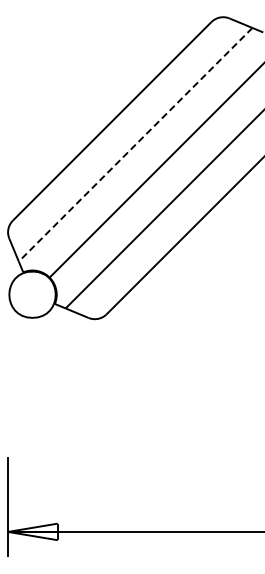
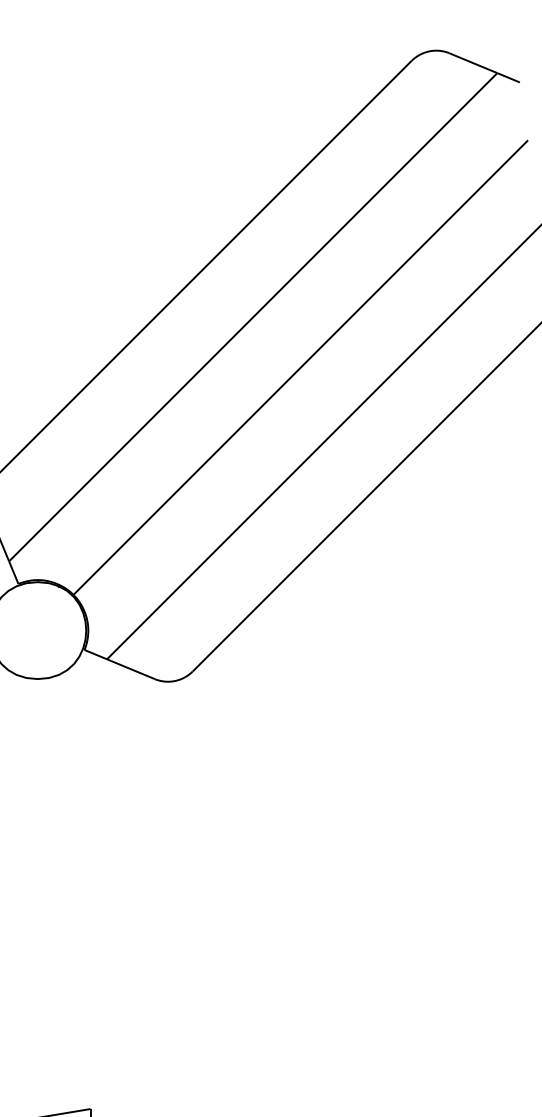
line: (135, 145) -> (252, 318), dashed -> solid

